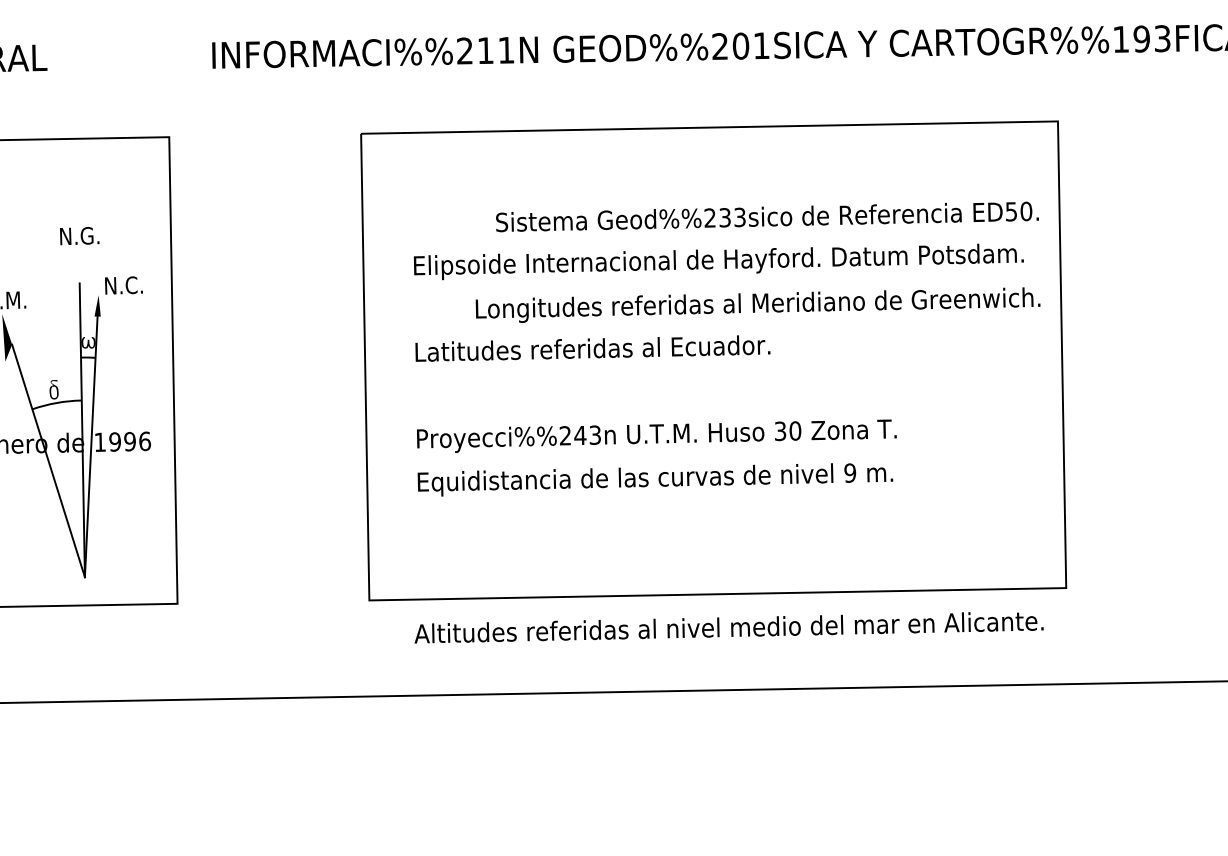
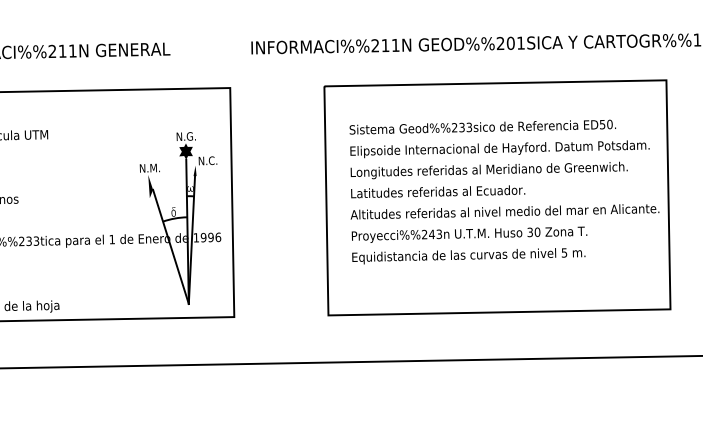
text: (766, 215) -> (482, 126), moved
fill: (78, 266) -> (185, 151), added
text: (756, 305) -> (488, 170), moved
text: (850, 472) -> (564, 252), 9 -> 5
text: (728, 627) -> (504, 211), moved

